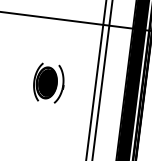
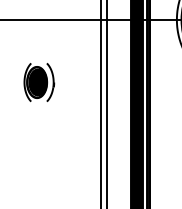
part: (49, 83) -> (39, 82), moved

